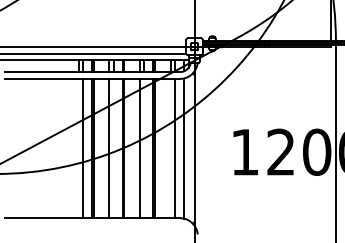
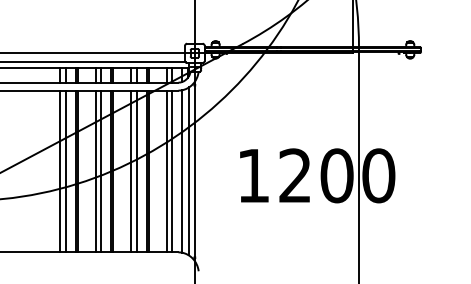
line: (78, 148) -> (60, 171), added
line: (114, 148) -> (101, 171), added
line: (144, 148) -> (136, 171), added
line: (170, 148) -> (166, 171), added
line: (189, 148) -> (188, 171), added

